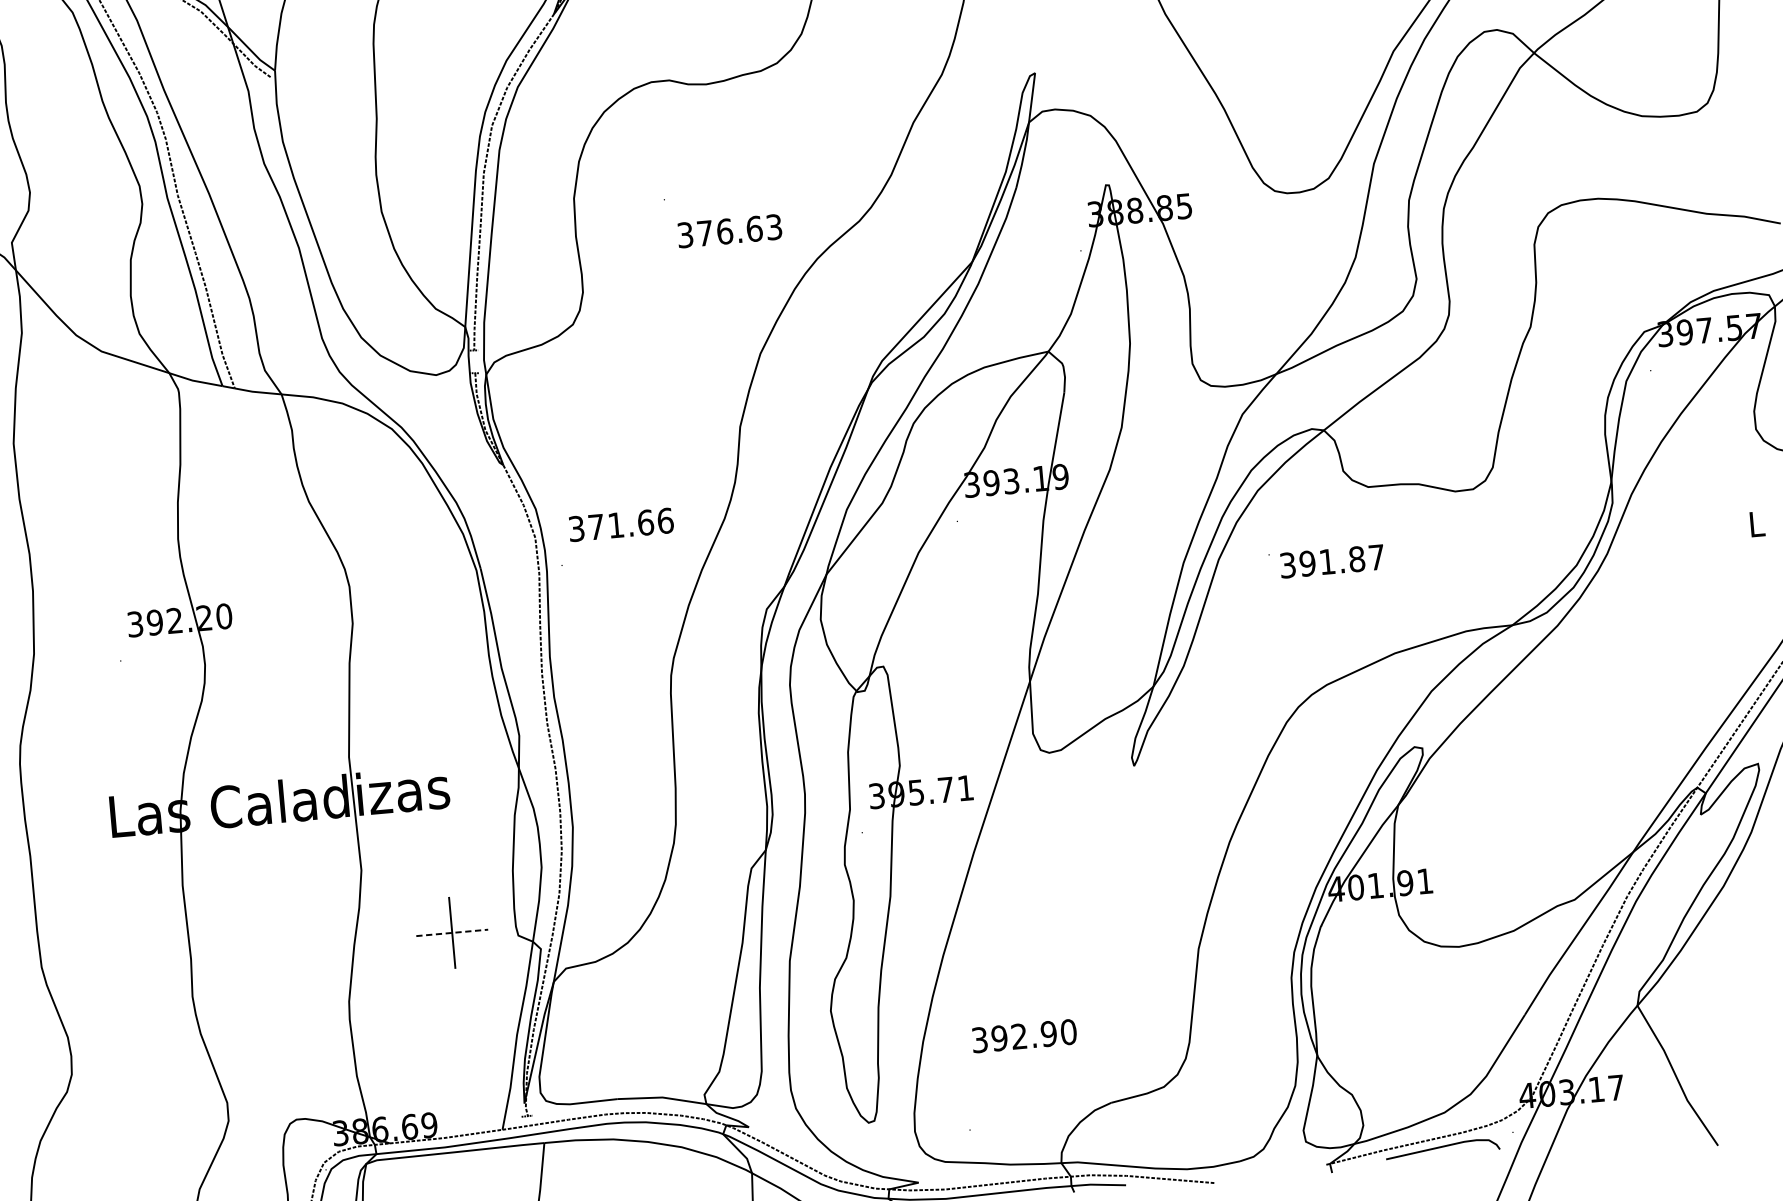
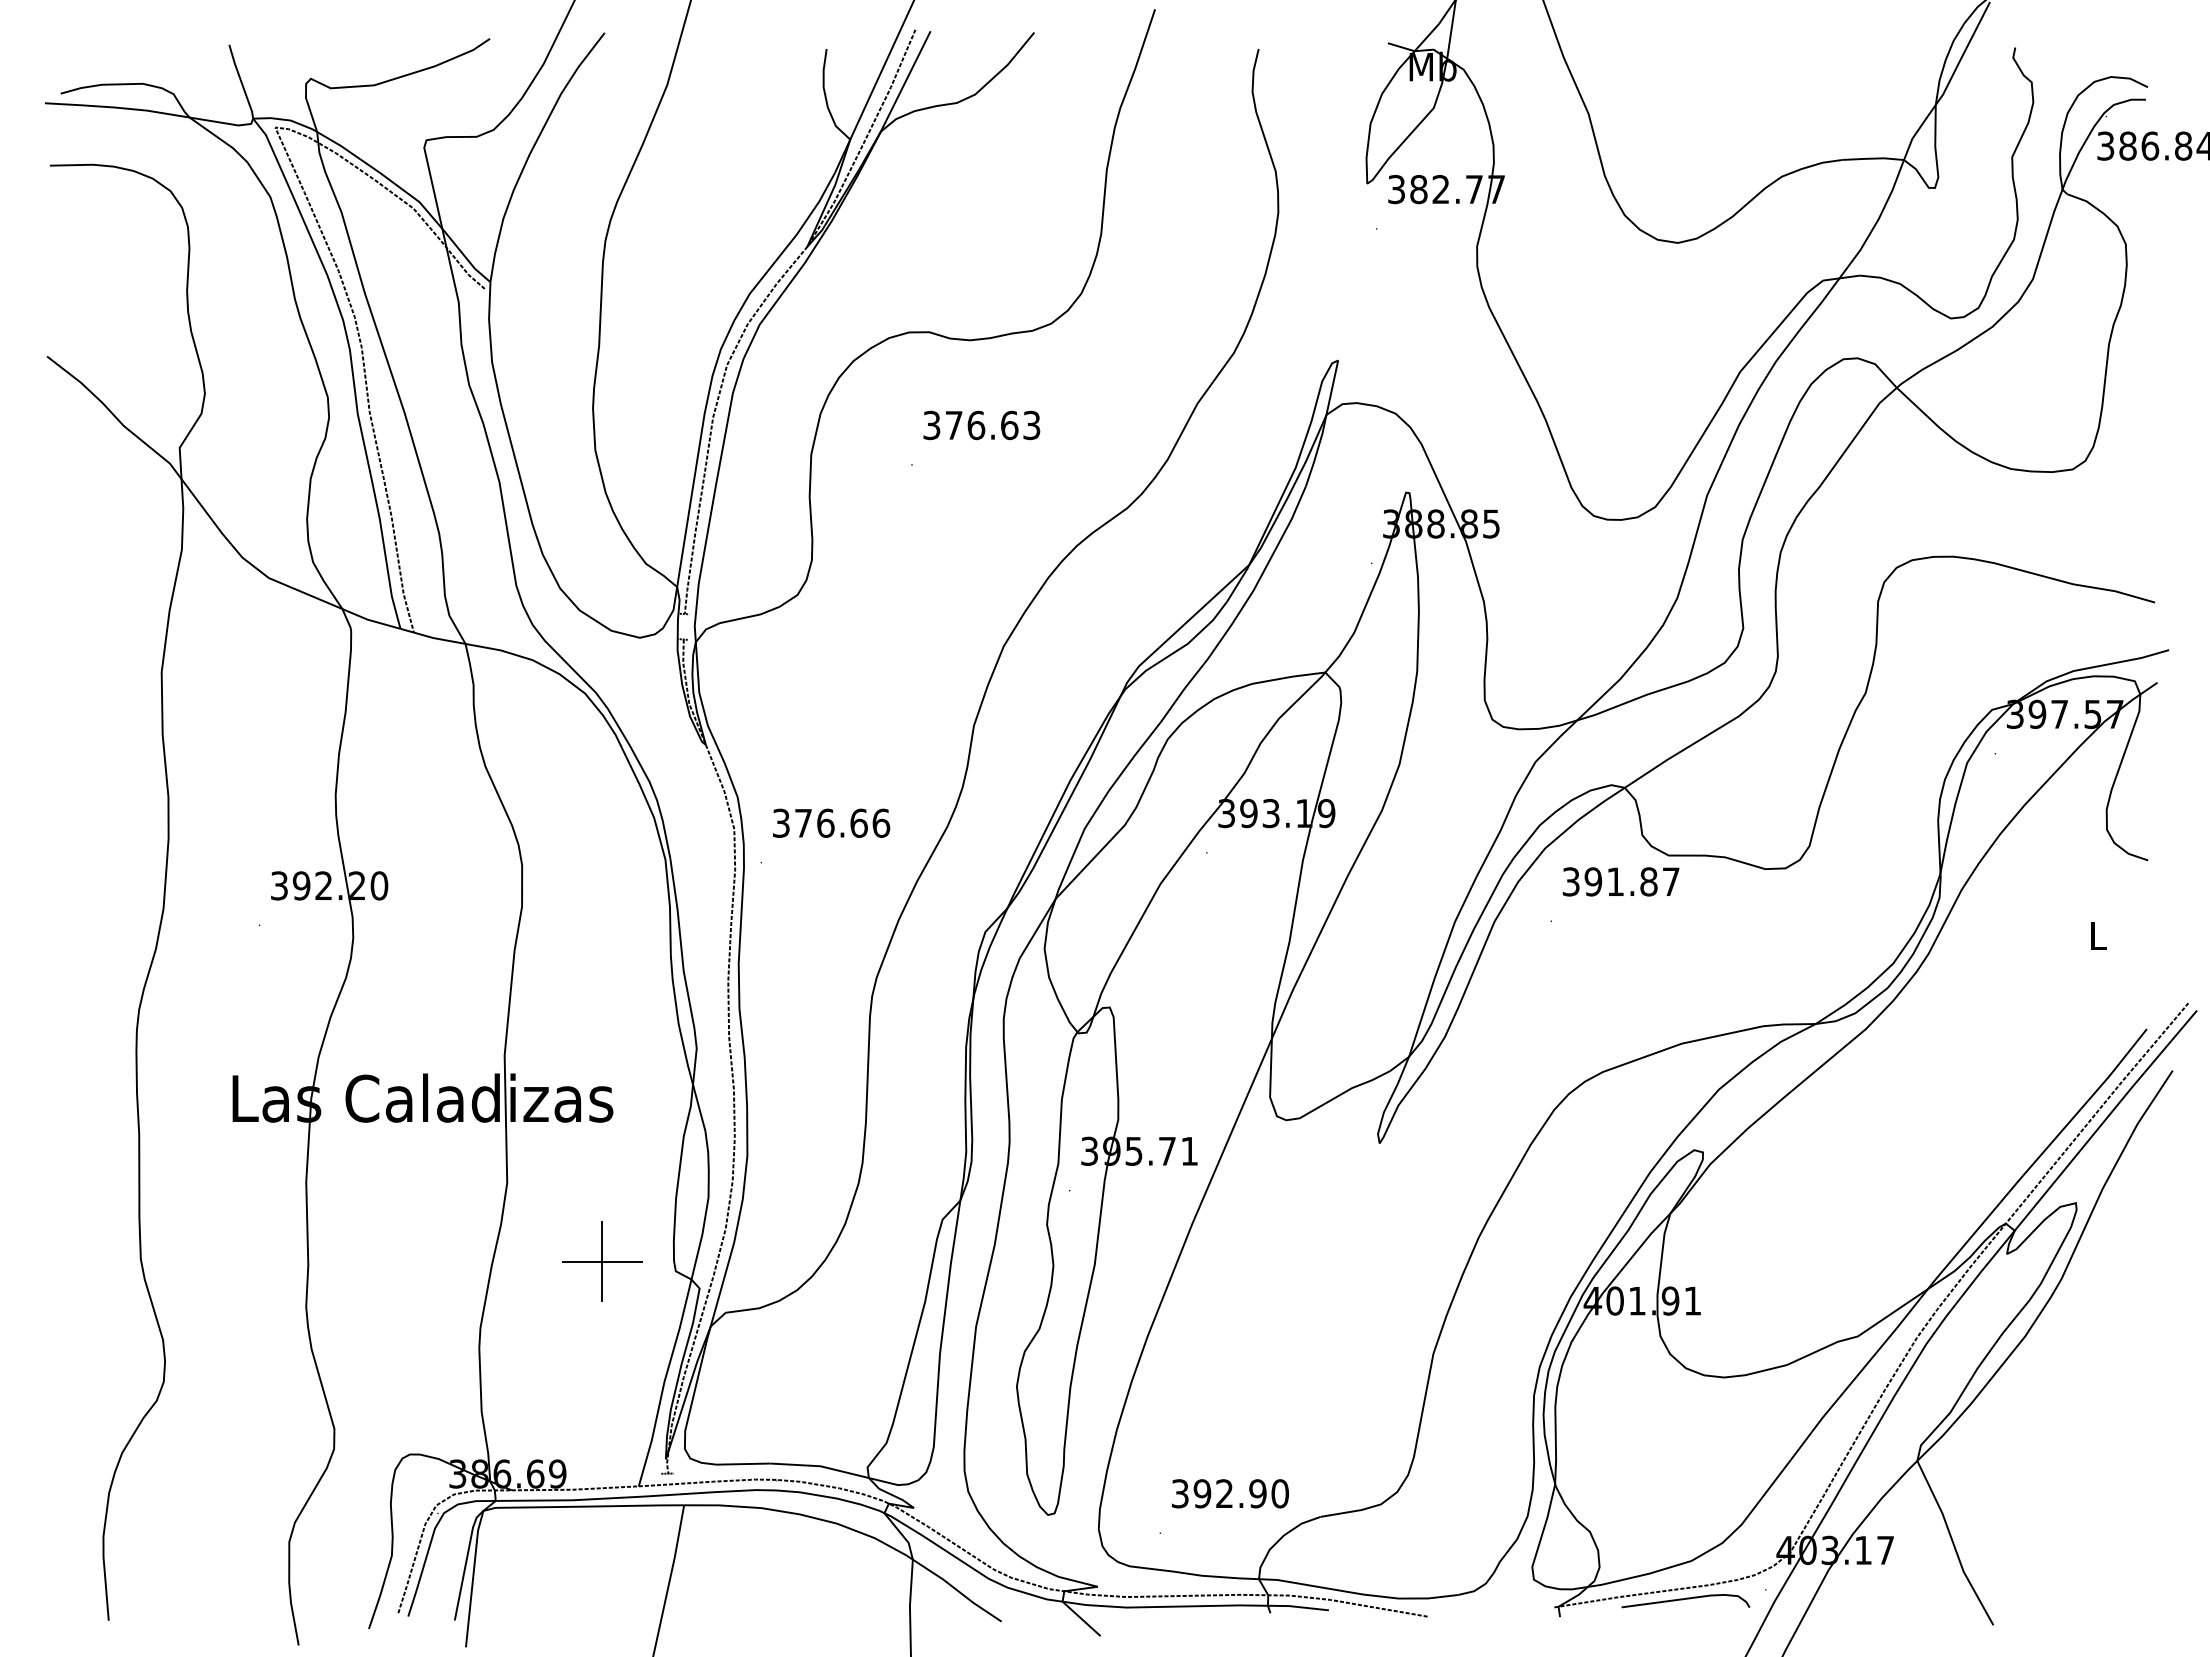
text: (729, 231) -> (981, 425), moved
text: (615, 524) -> (825, 822), 371.66 -> 376.66
text: (1331, 561) -> (1620, 881), moved
line: (452, 932) -> (602, 1261), dashed -> solid
text: (1024, 1035) -> (1230, 1493), moved

